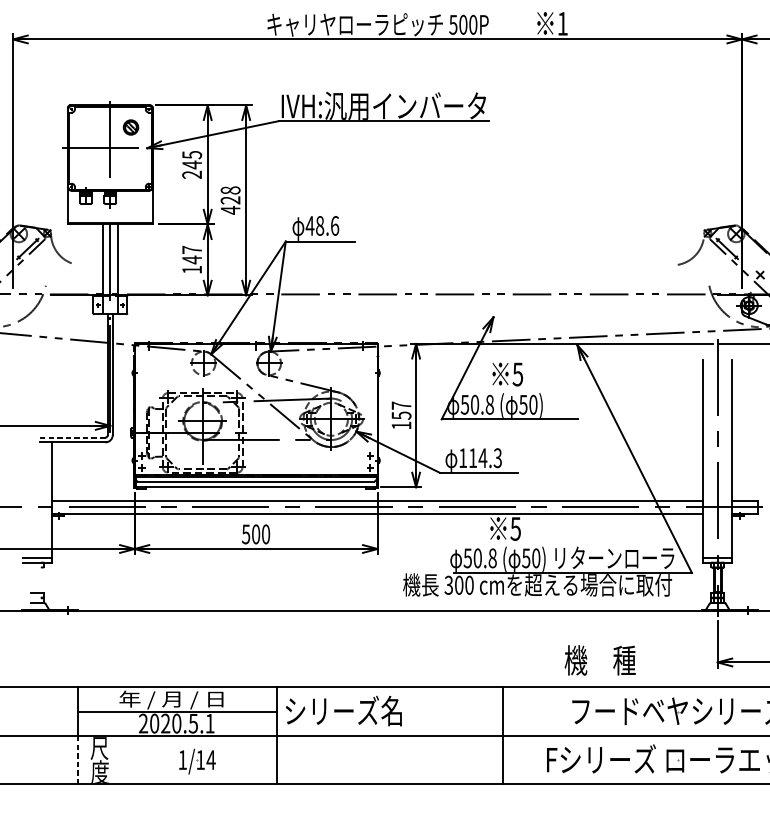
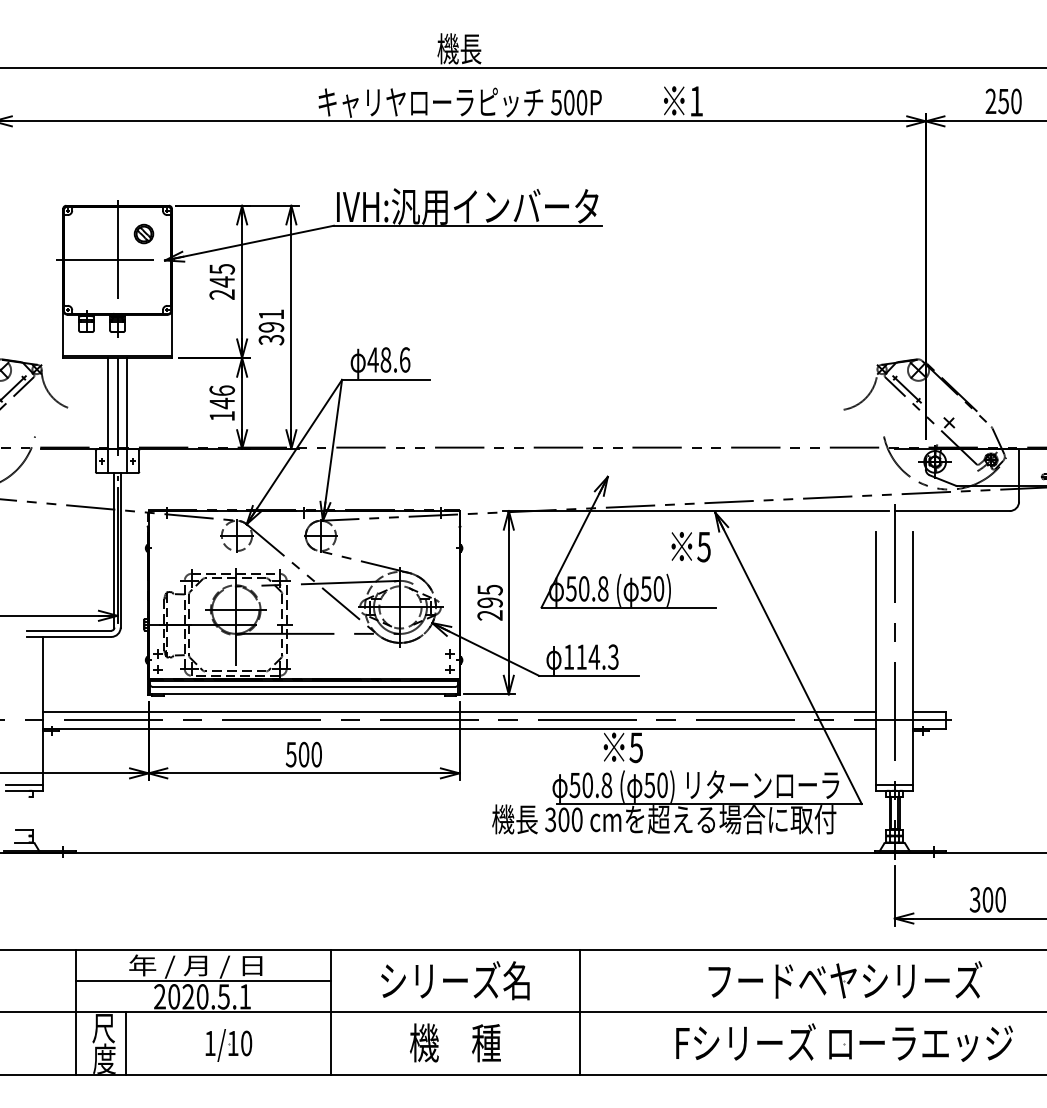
text: (230, 200) -> (271, 327), 428 -> 391
text: (192, 249) -> (222, 390), 147 -> 146
text: (507, 374) -> (690, 547), moved
text: (401, 415) -> (489, 602), 157 -> 295
line: (72, 437) -> (69, 630), dashed -> solid
text: (600, 660) -> (455, 1042), moved
text: (343, 710) -> (455, 980), moved
line: (502, 735) -> (579, 1012), moved
line: (78, 760) -> (76, 1043), dashed -> solid
line: (116, 760) -> (125, 1043), added
text: (211, 760) -> (246, 1043), 1/14 -> 1/10

